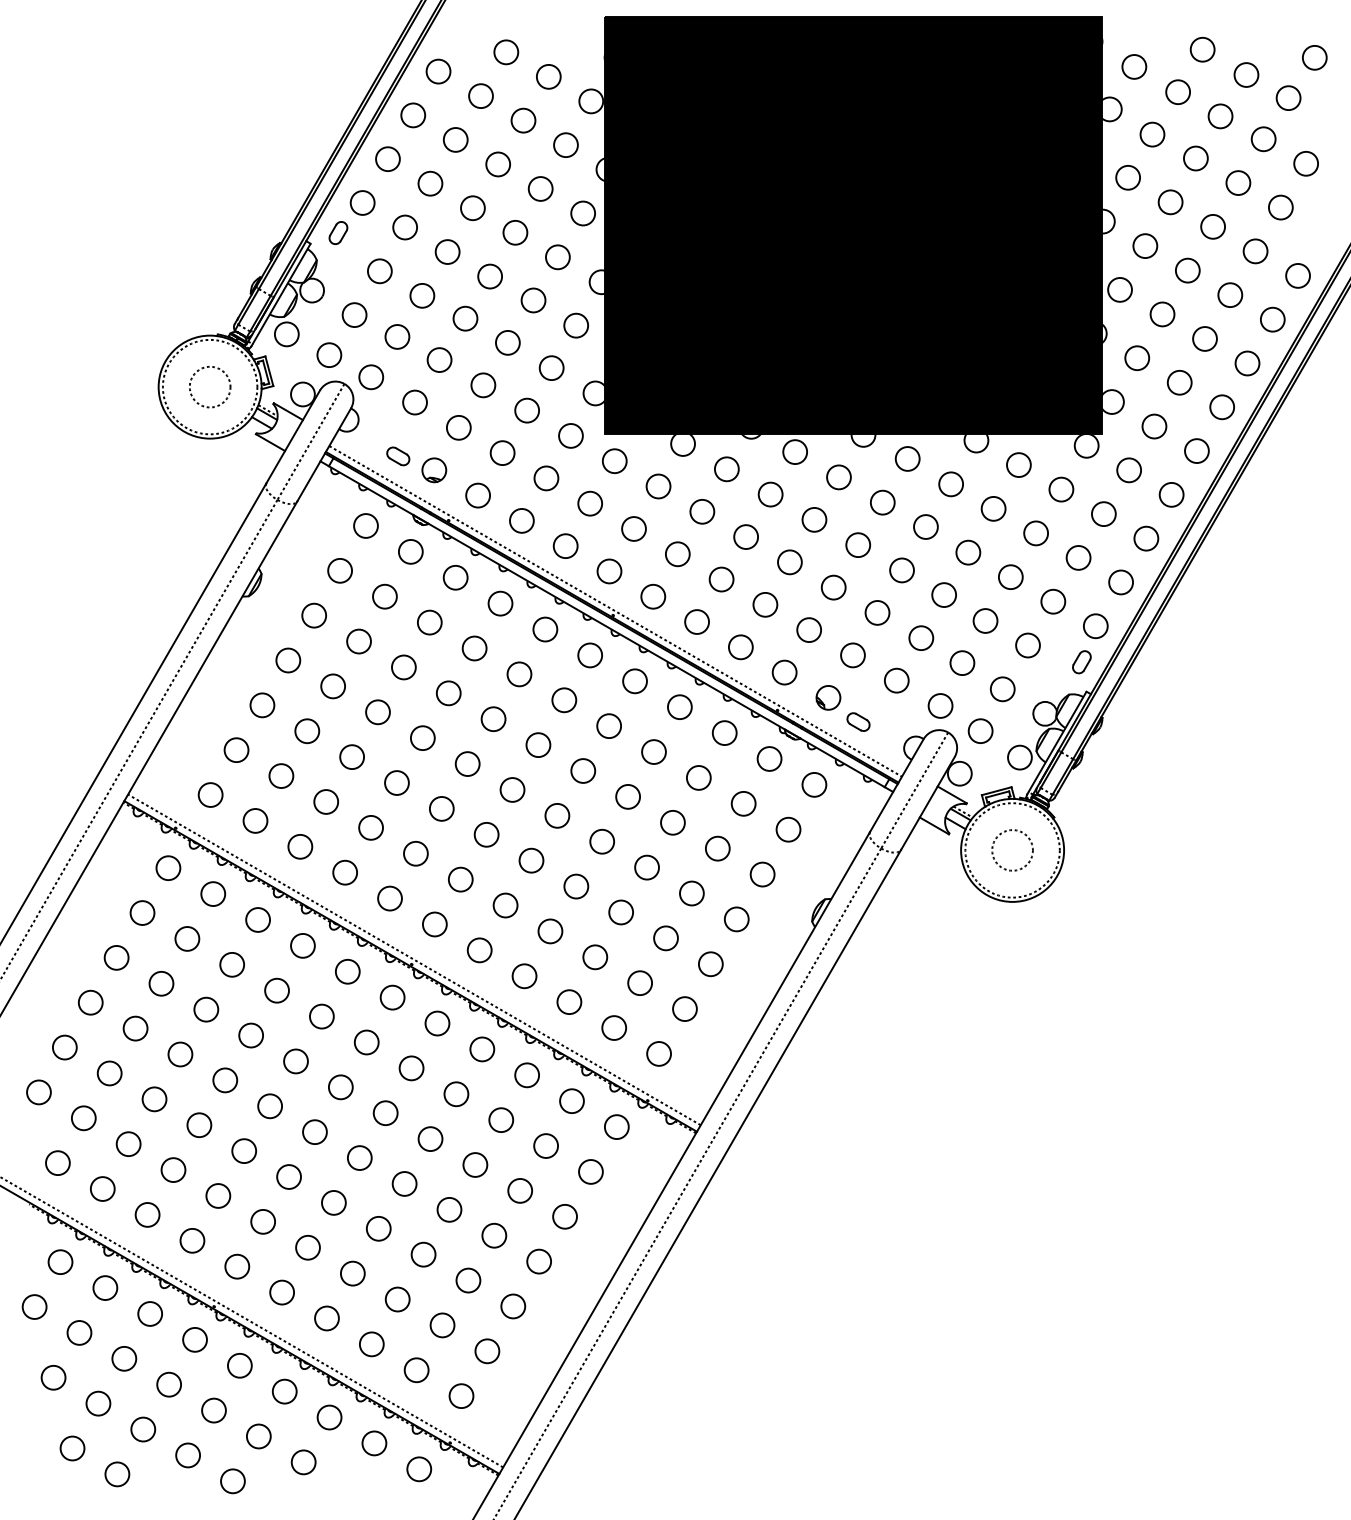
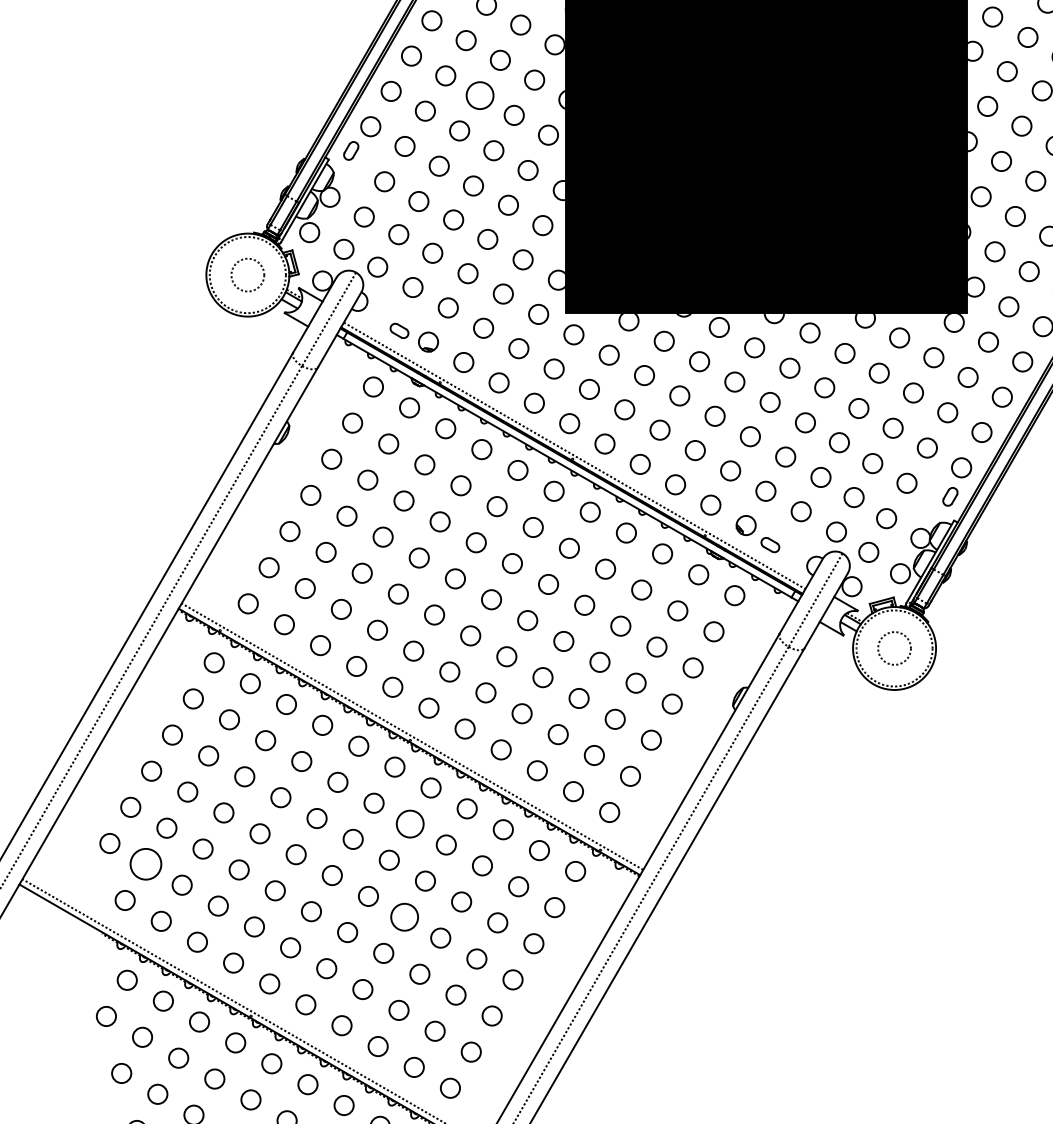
circle: (497, 164) -> (479, 95), size x1.4
circle: (411, 1068) -> (410, 824), size x1.4
circle: (83, 1118) -> (145, 864), size x1.6
circle: (404, 1183) -> (404, 916), size x1.4

